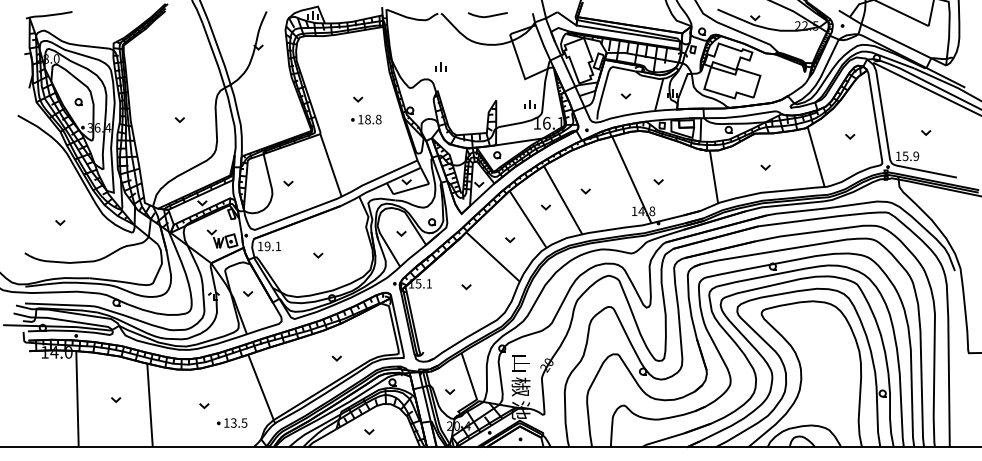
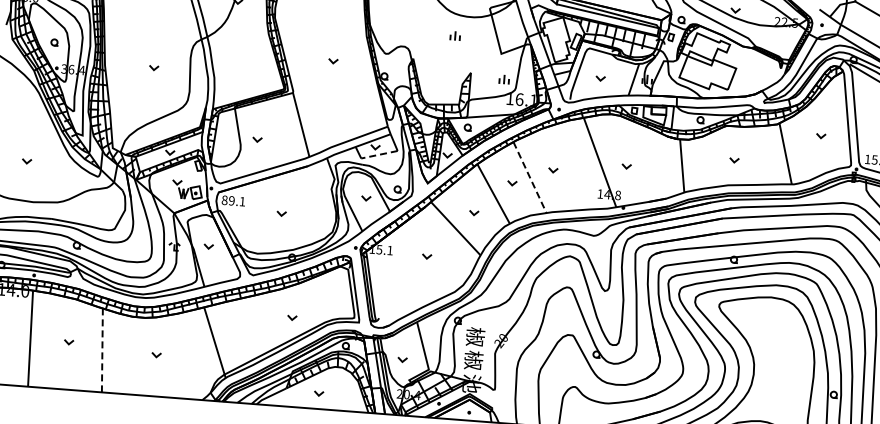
part: (440, 66) -> (455, 35), moved
part: (366, 119) -> (340, 81), removed
line: (411, 189) -> (379, 155), solid -> dashed
line: (563, 200) -> (530, 177), solid -> dashed
text: (260, 246) -> (224, 200), 19.1 -> 89.1
text: (520, 363) -> (474, 337), 山 -> 椒
line: (150, 405) -> (102, 350), solid -> dashed
part: (232, 422) -> (183, 373), removed

